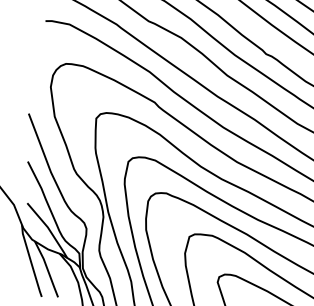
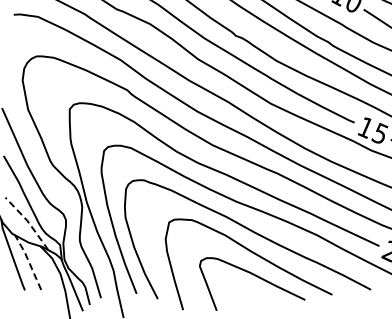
line: (48, 229) -> (28, 222), solid -> dashed
line: (47, 269) -> (29, 262), solid -> dashed

